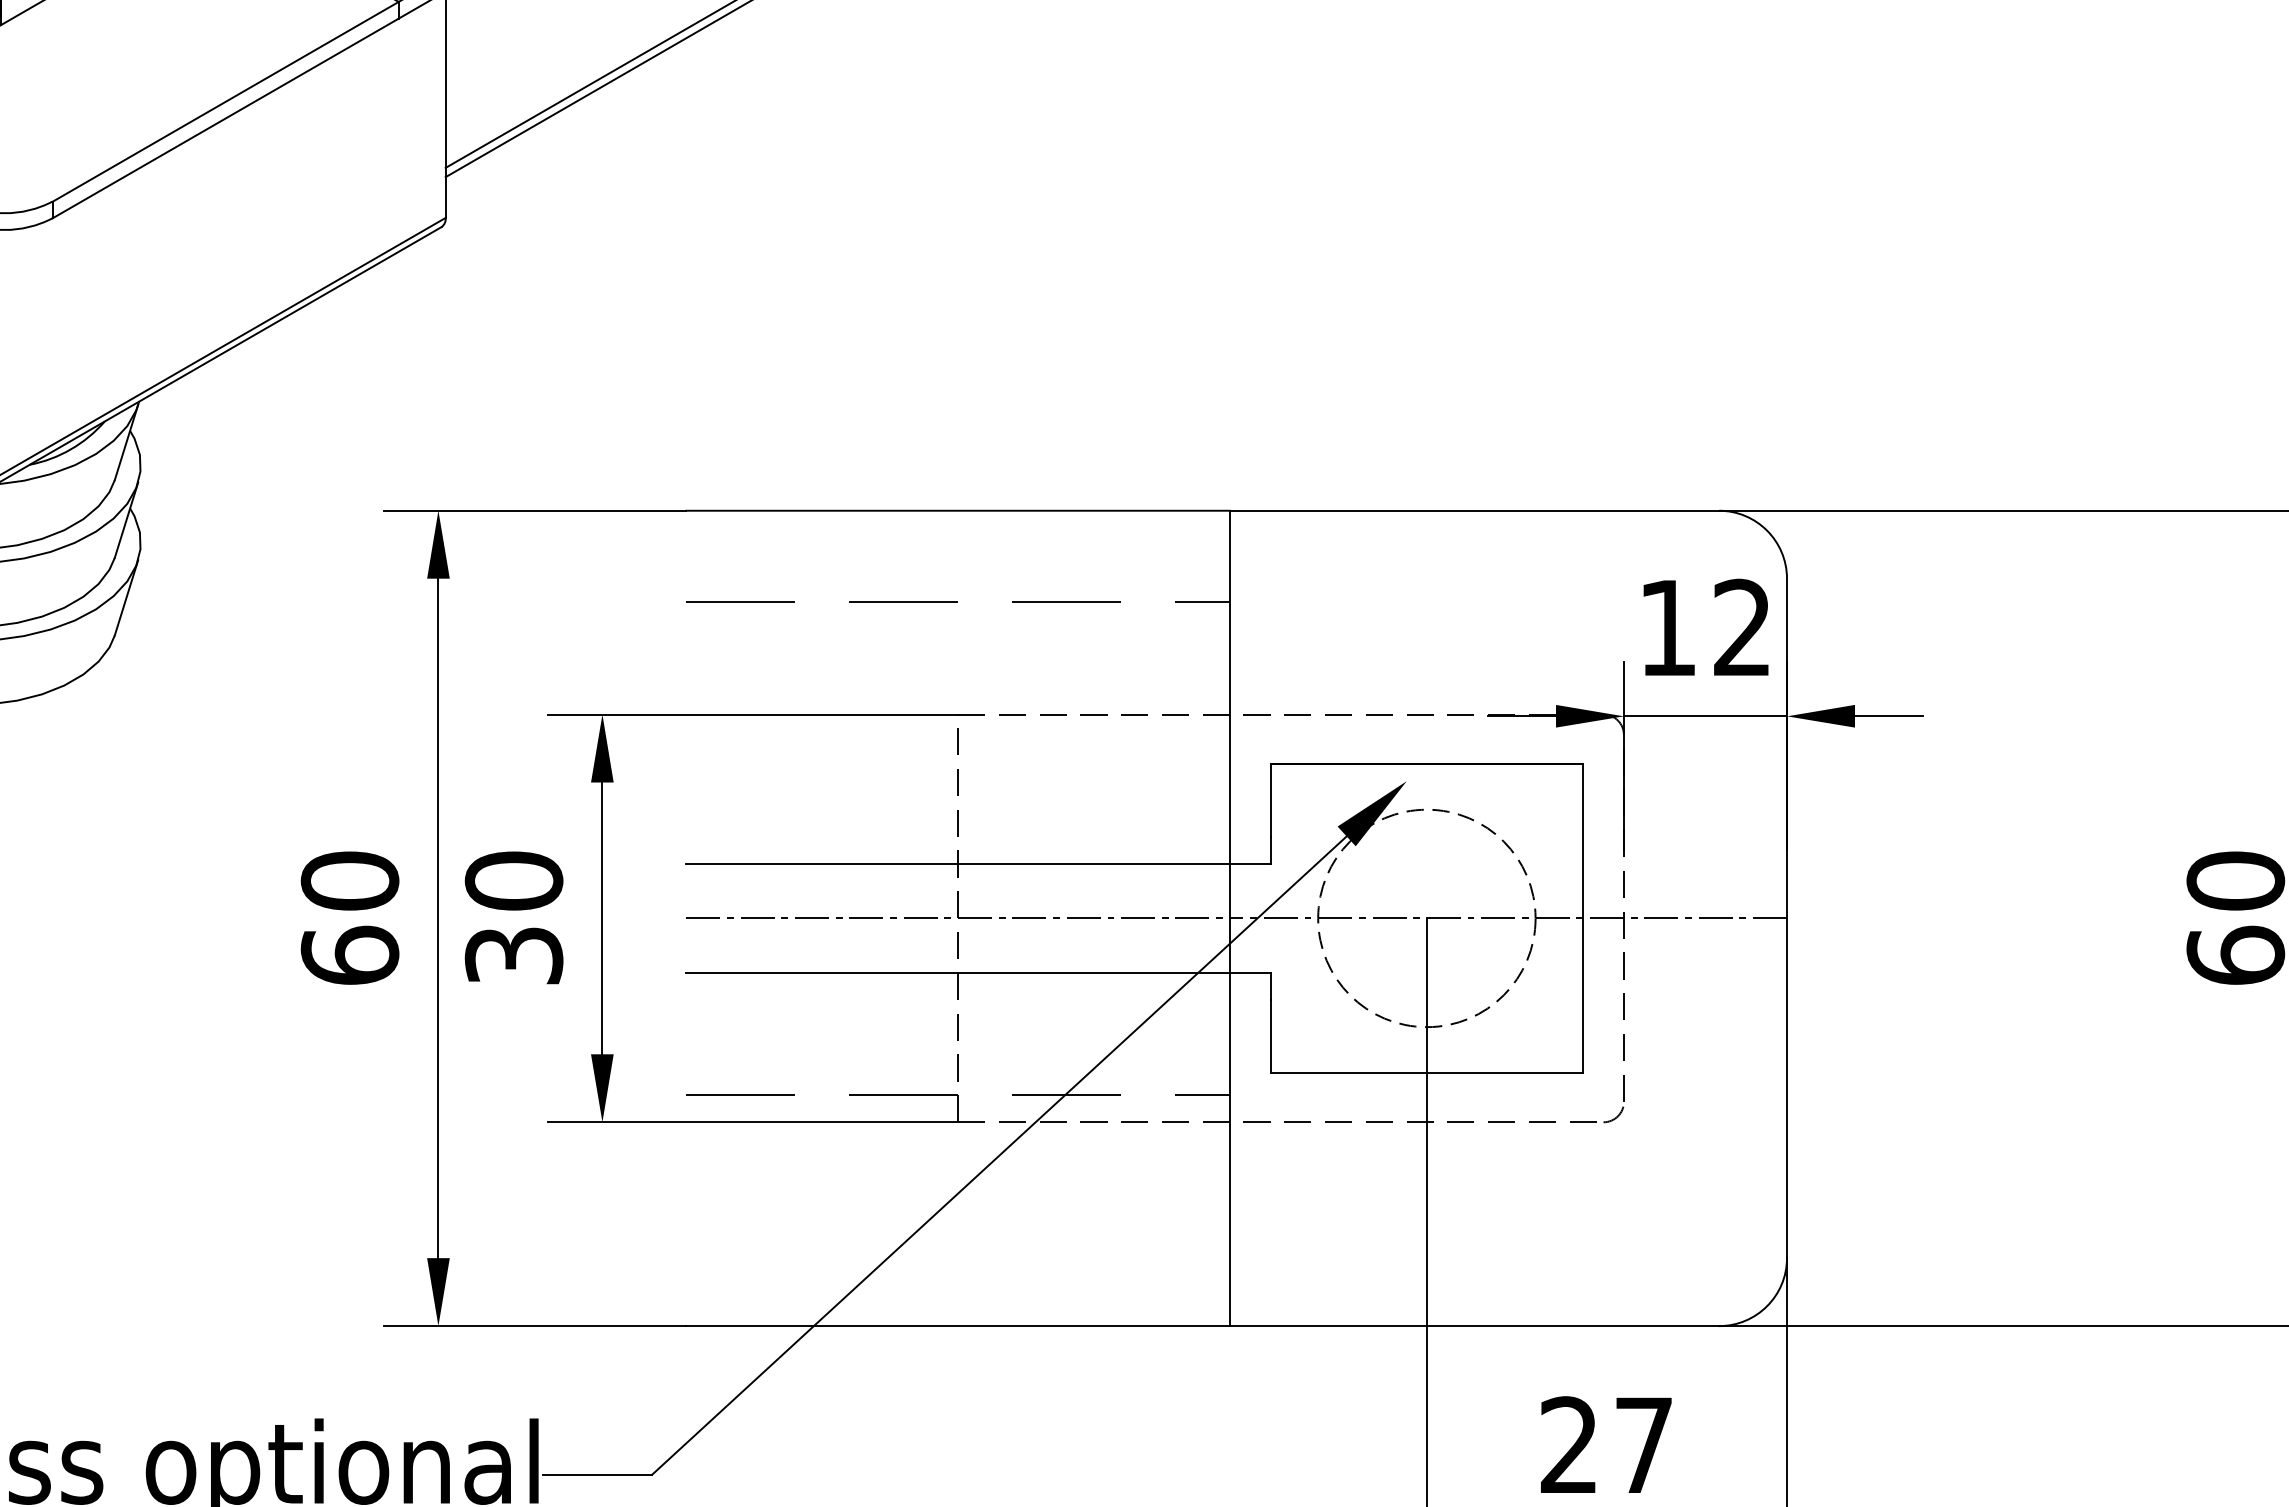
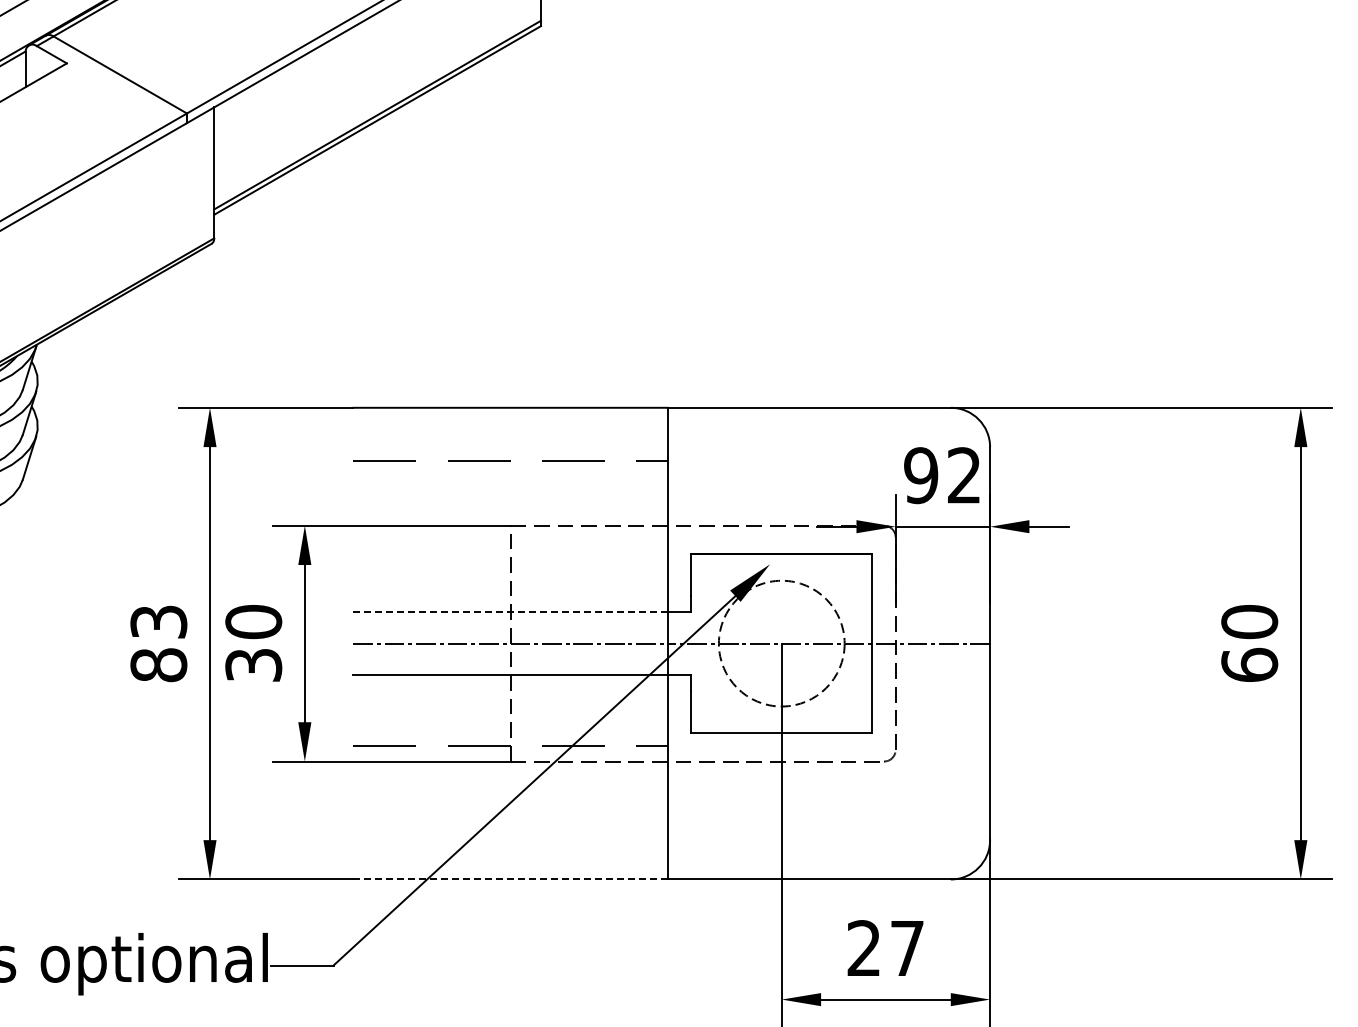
text: (1668, 627) -> (921, 475), 12 -> 92
line: (957, 864) -> (510, 612), solid -> dashed
text: (349, 918) -> (158, 643), 60 -> 83
line: (957, 1326) -> (510, 879), solid -> dashed

